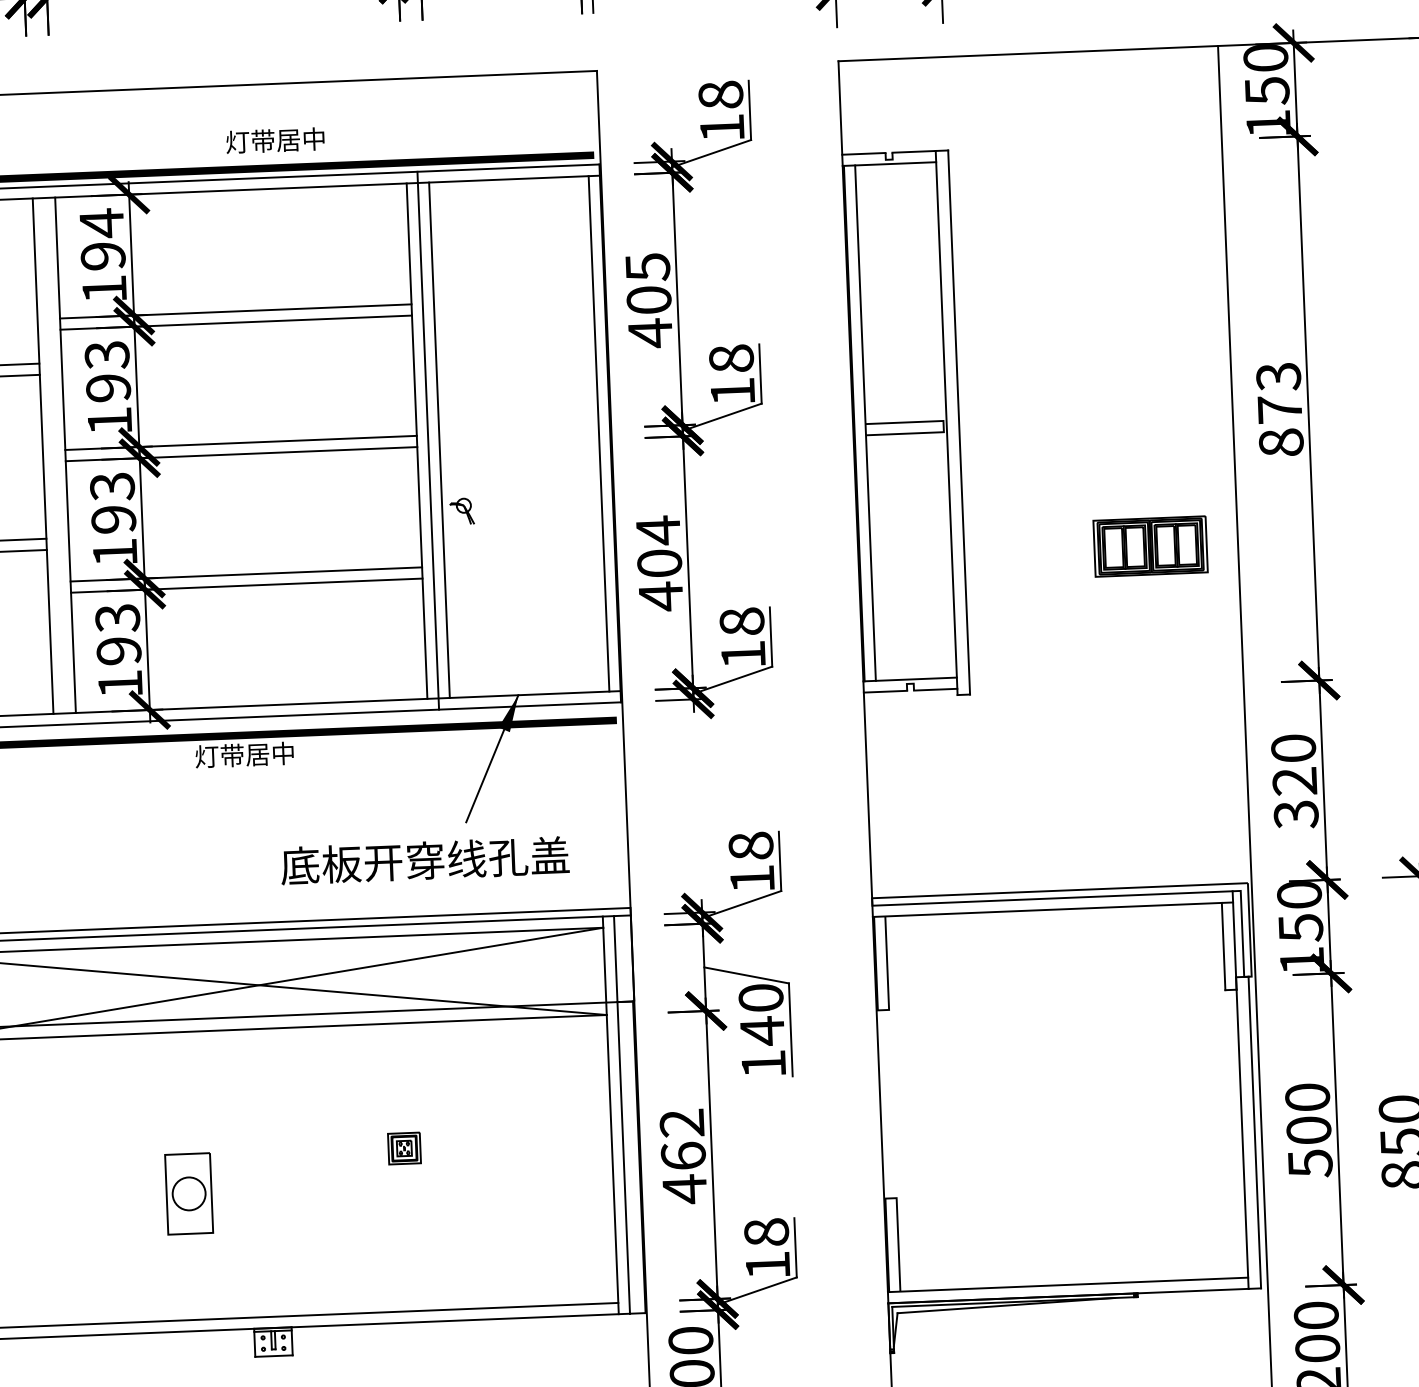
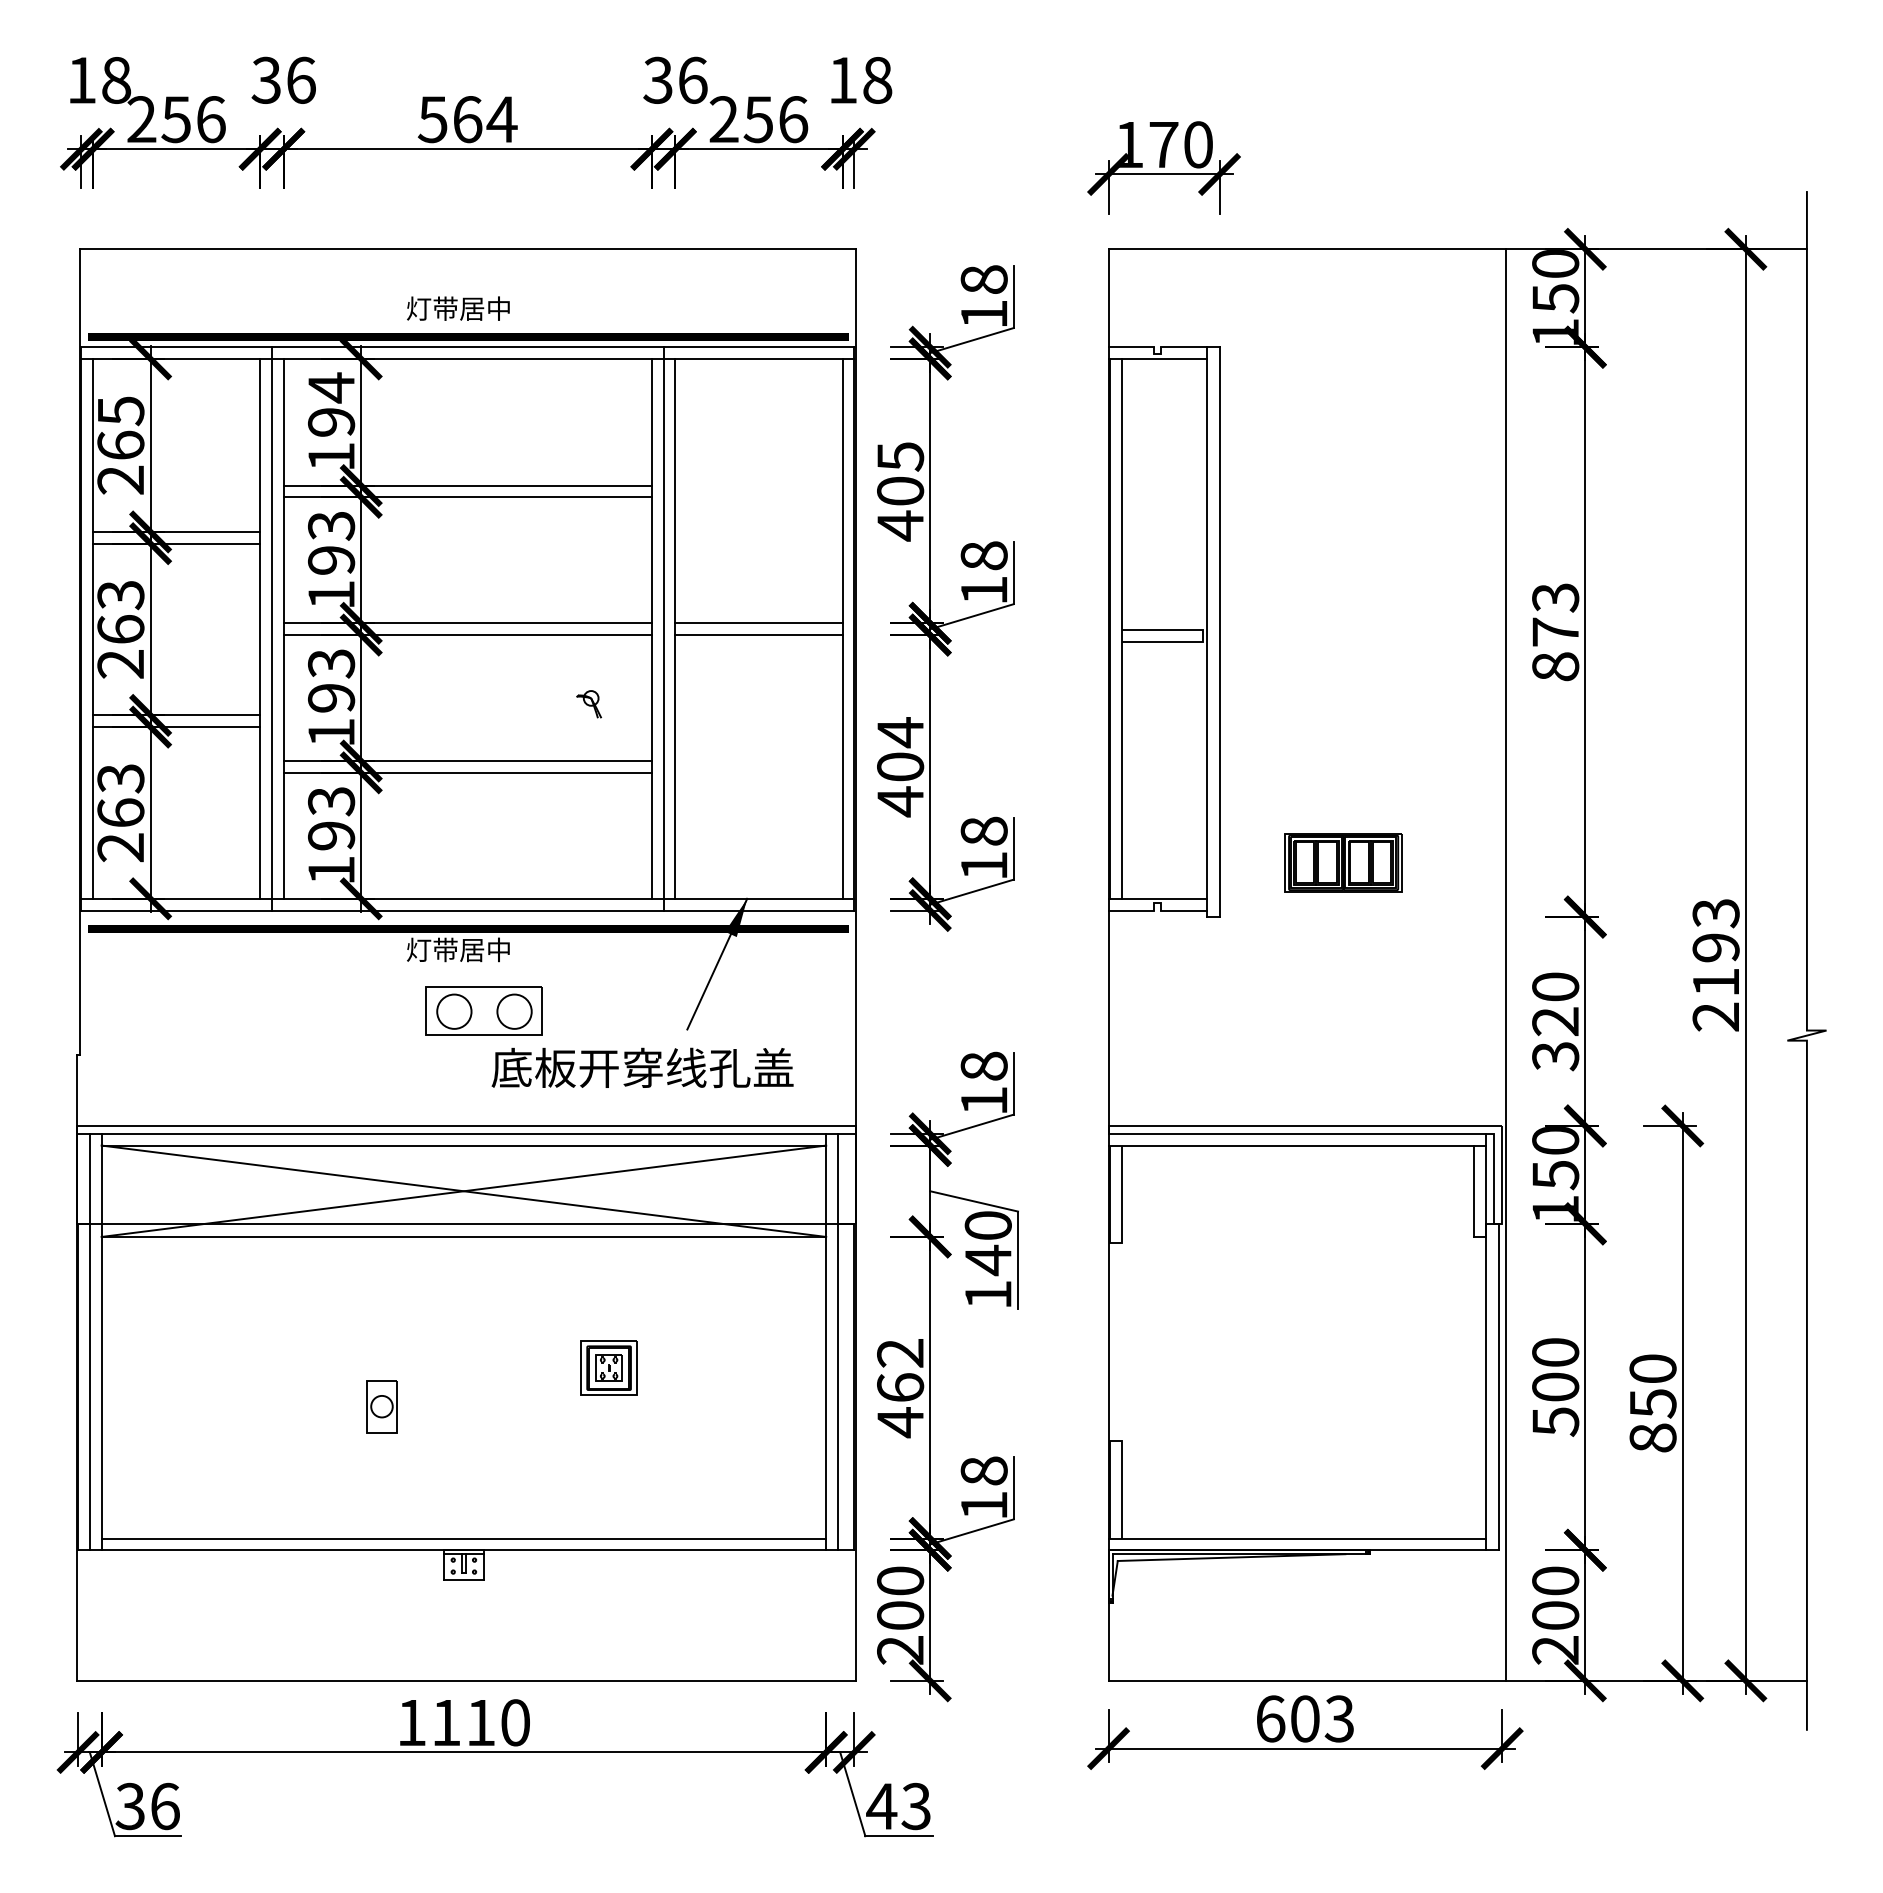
text: (275, 140) -> (458, 308), moved
line: (518, 431) -> (758, 623), added
line: (519, 443) -> (758, 635), added
line: (54, 455) -> (272, 628), added
part: (461, 511) -> (588, 704), moved
part: (1150, 546) -> (1343, 862), moved
part: (270, 811) -> (483, 1010), added
part: (403, 1148) -> (608, 1367), size x1.67
part: (188, 1193) -> (381, 1406), size x0.62

